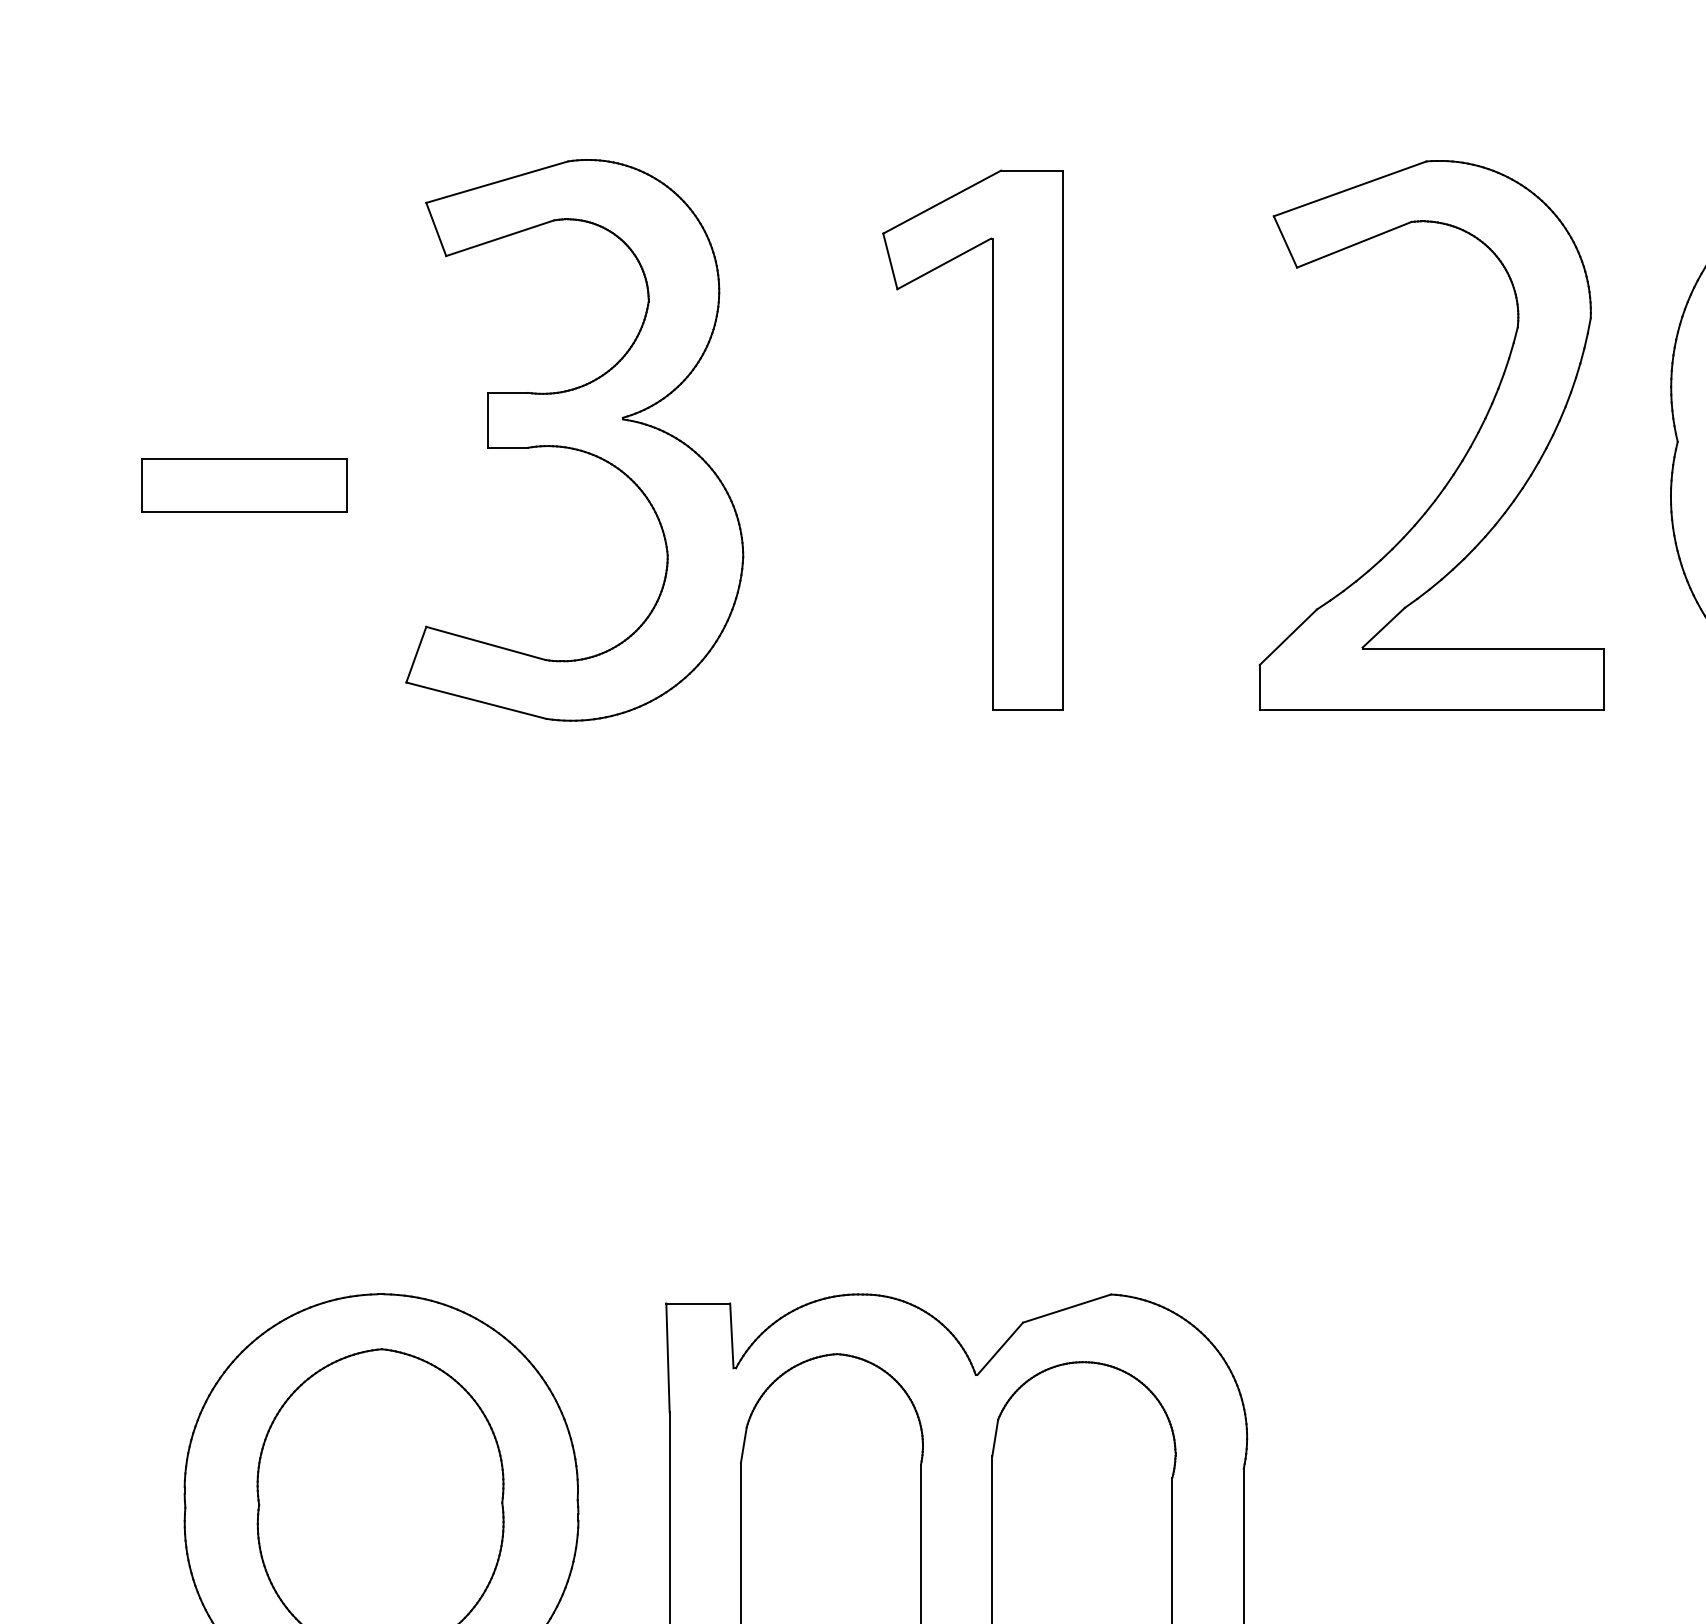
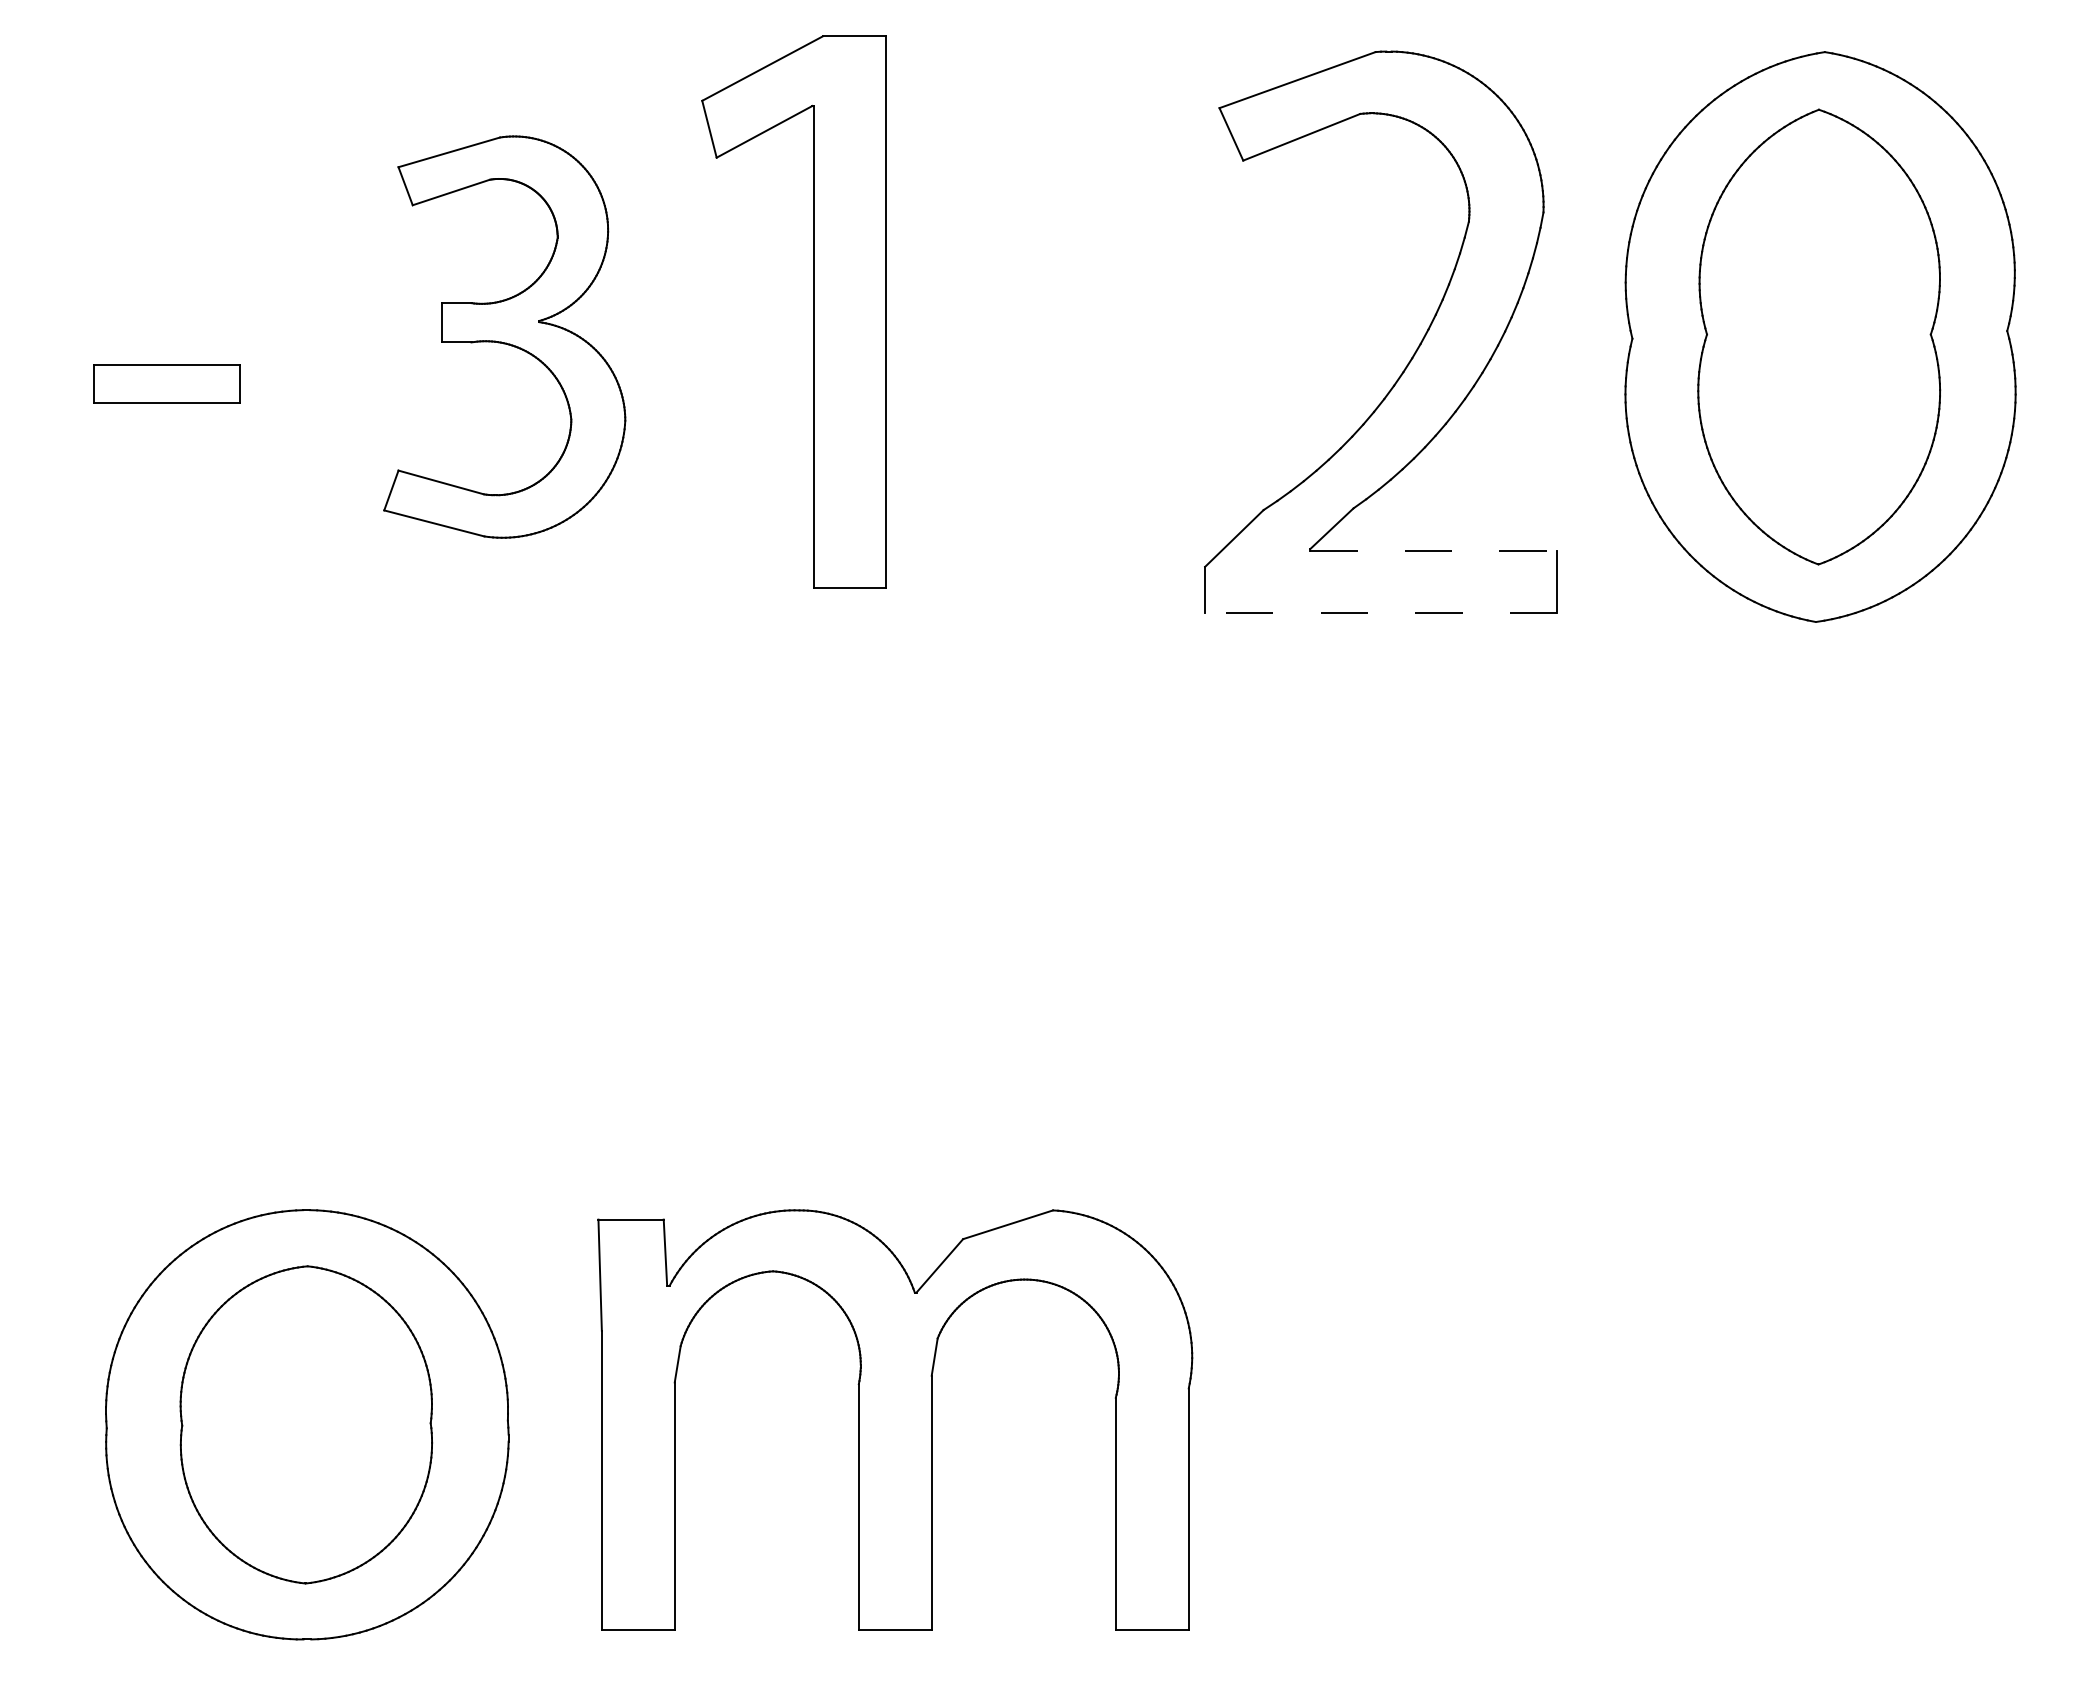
part: (574, 439) -> (504, 336), size x0.7
part: (992, 439) -> (813, 311), moved
part: (243, 485) -> (166, 383), size x0.7
line: (1484, 649) -> (1434, 550), solid -> dashed
line: (1432, 709) -> (1381, 612), solid -> dashed

